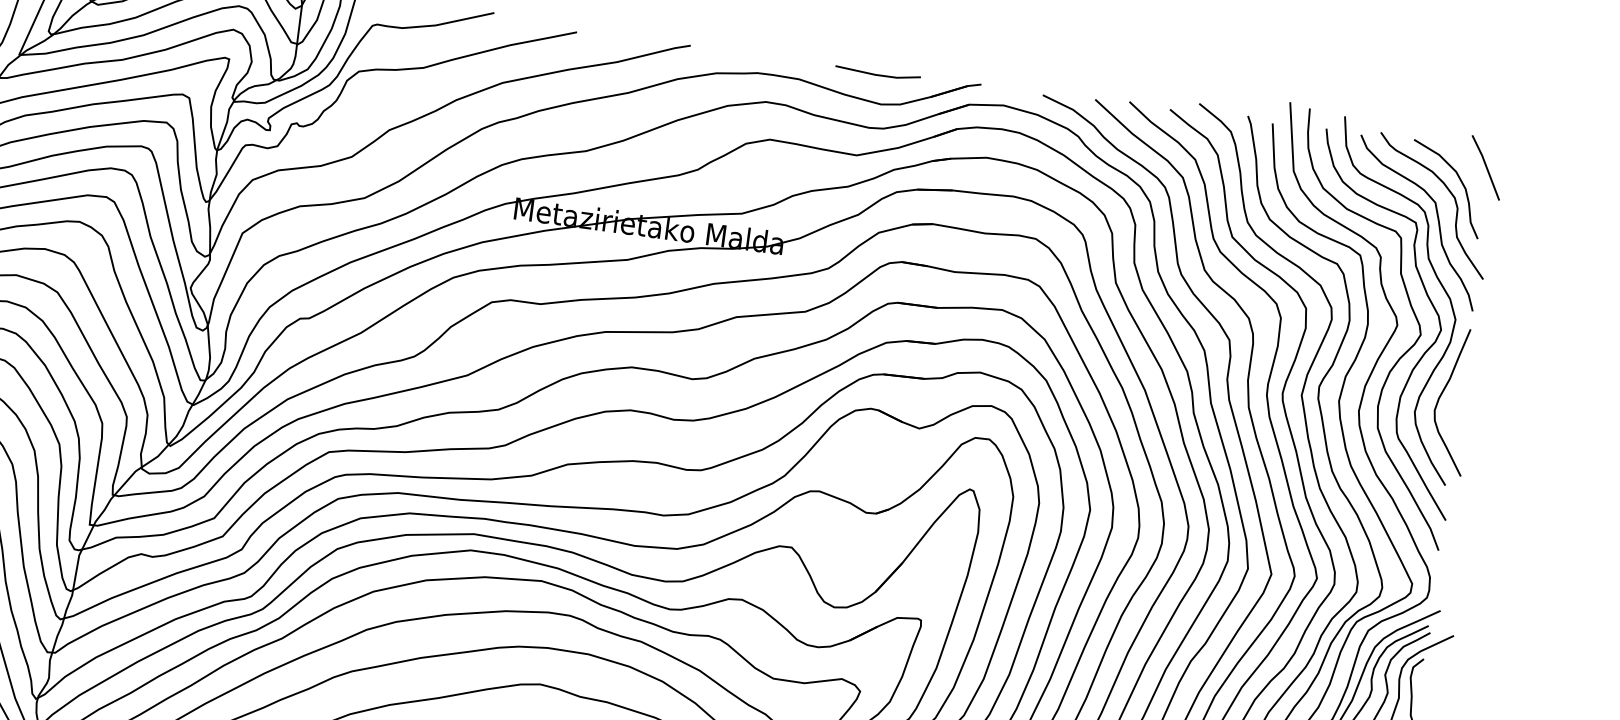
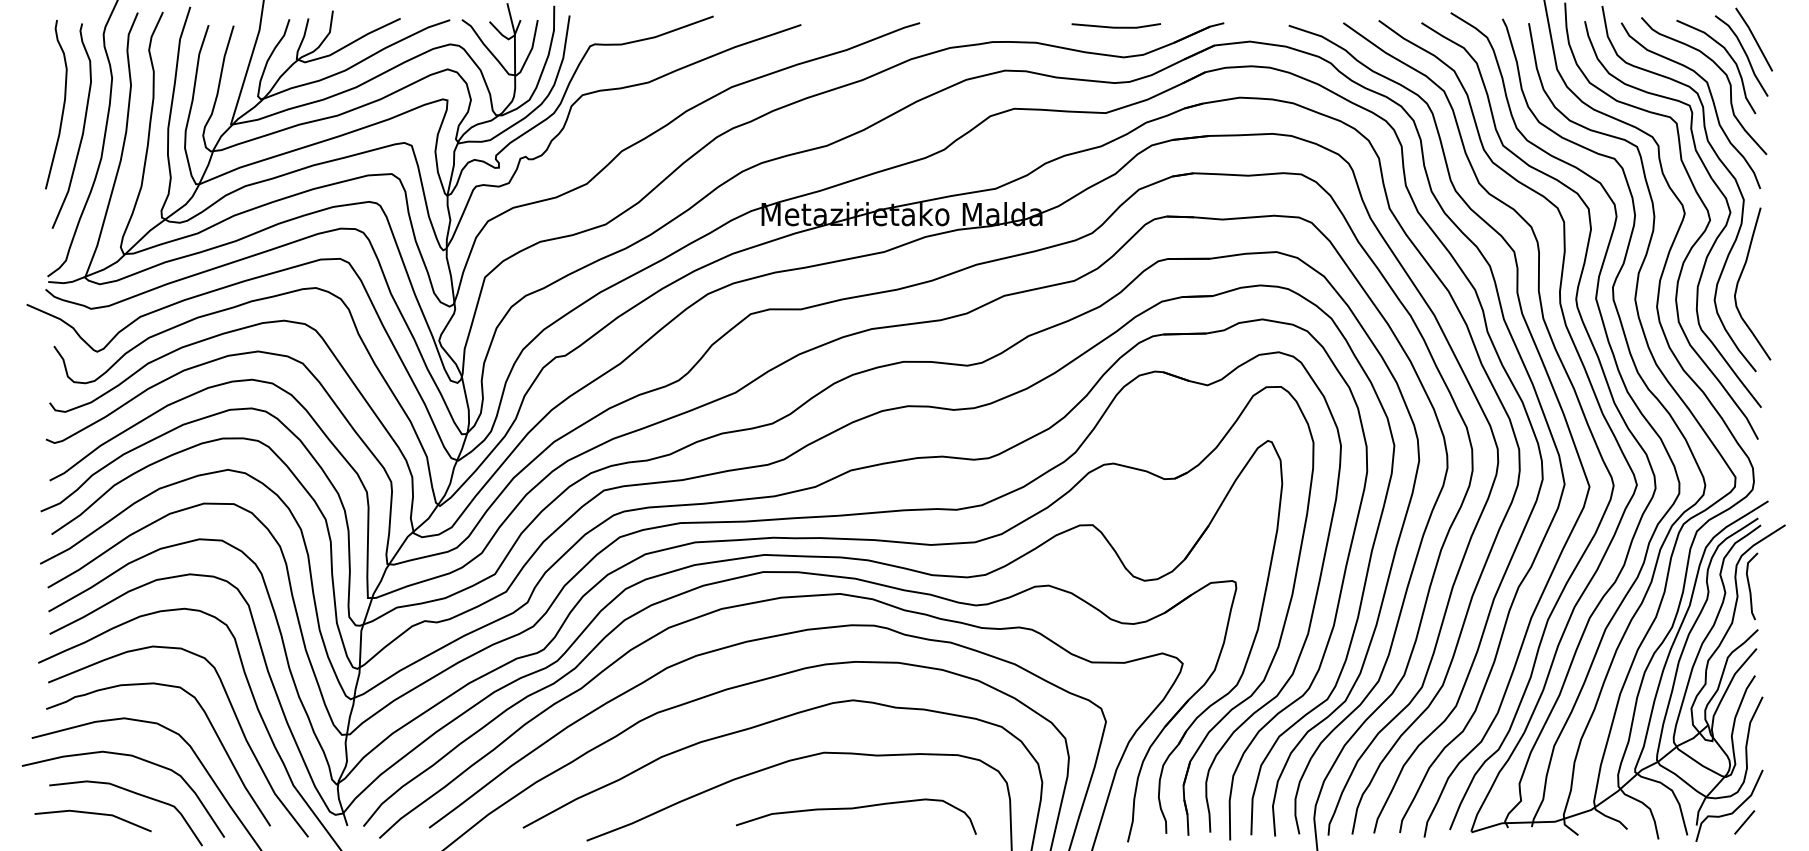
part: (1471, 181) -> (1741, 55), added

